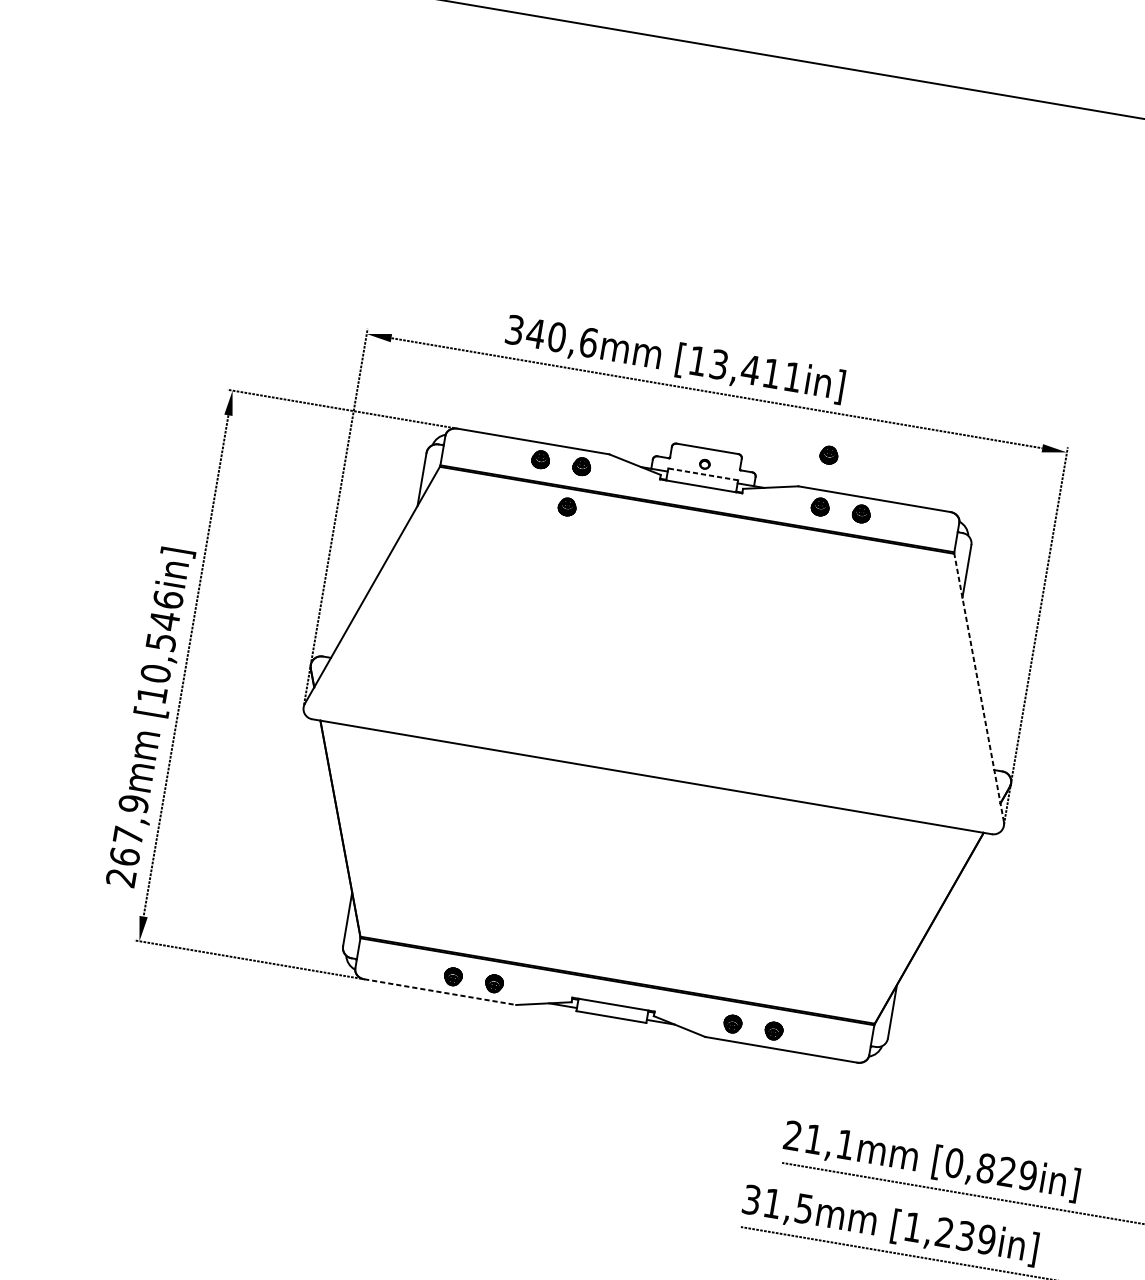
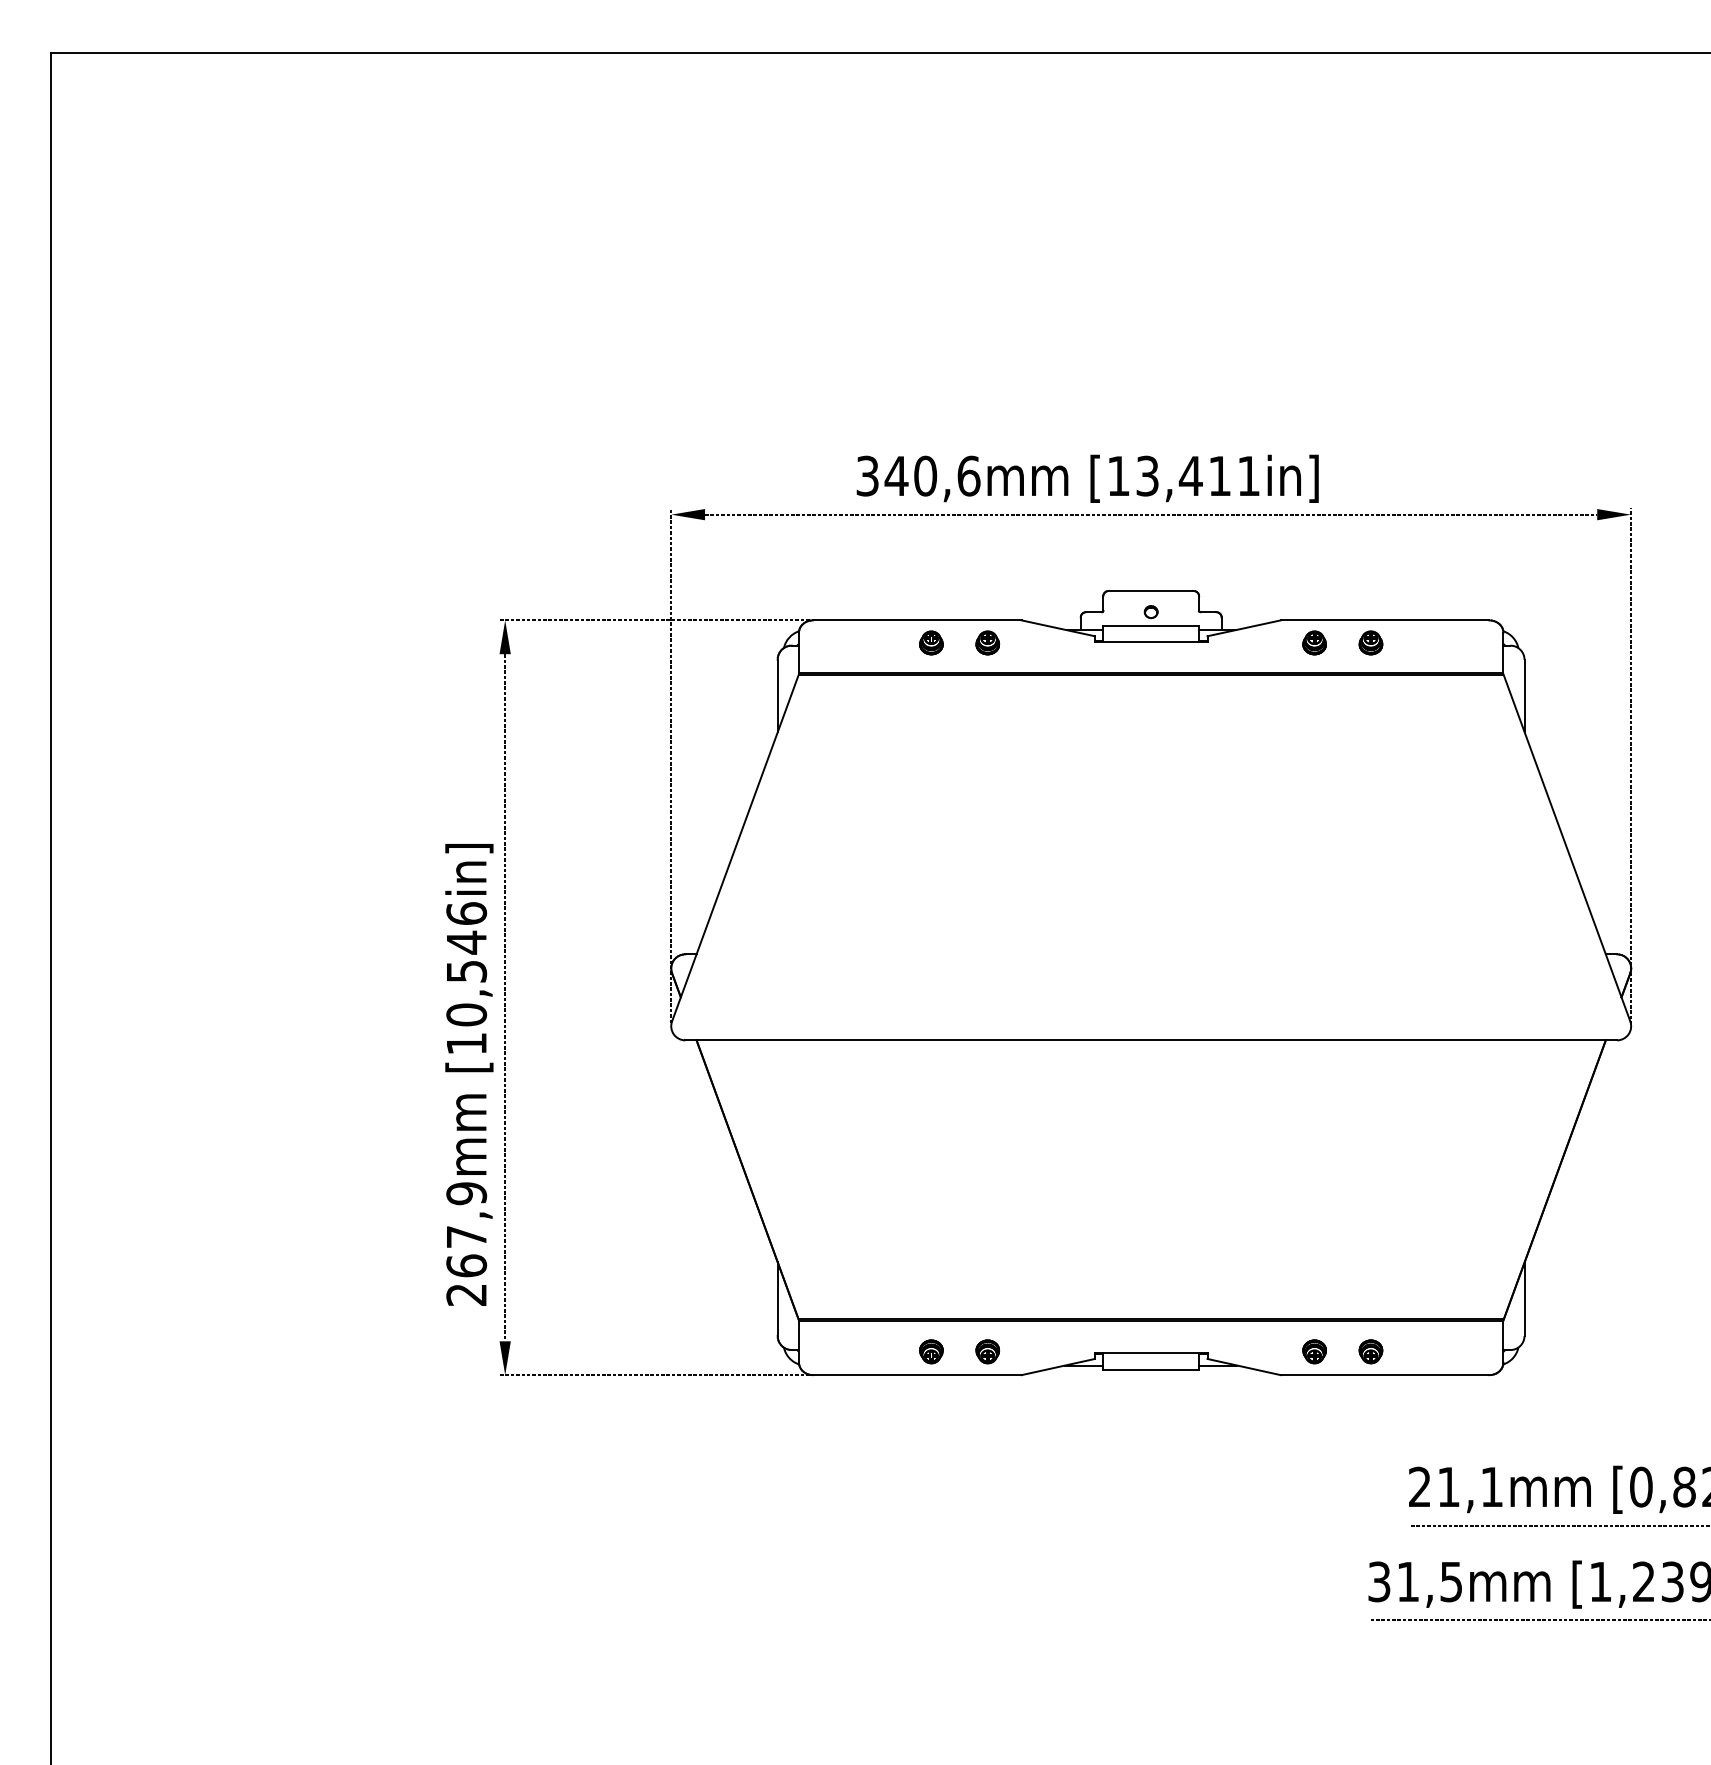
part: (829, 454) -> (1314, 571), removed
line: (703, 474) -> (1151, 625), dashed -> solid
part: (567, 506) -> (977, 699), removed
line: (978, 687) -> (1566, 847), dashed -> solid
line: (440, 992) -> (917, 1375), dashed -> solid

